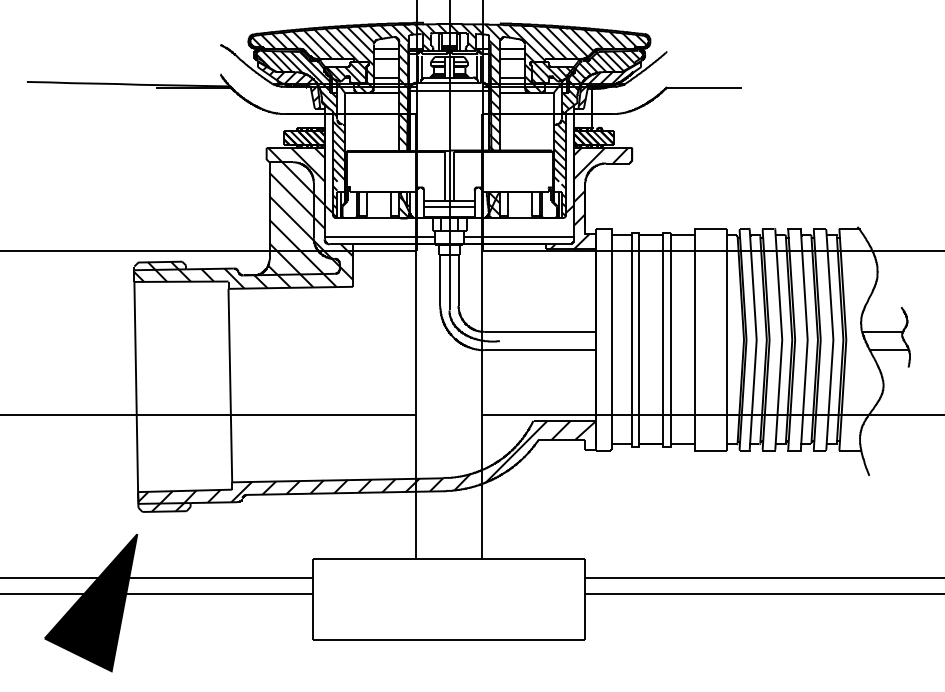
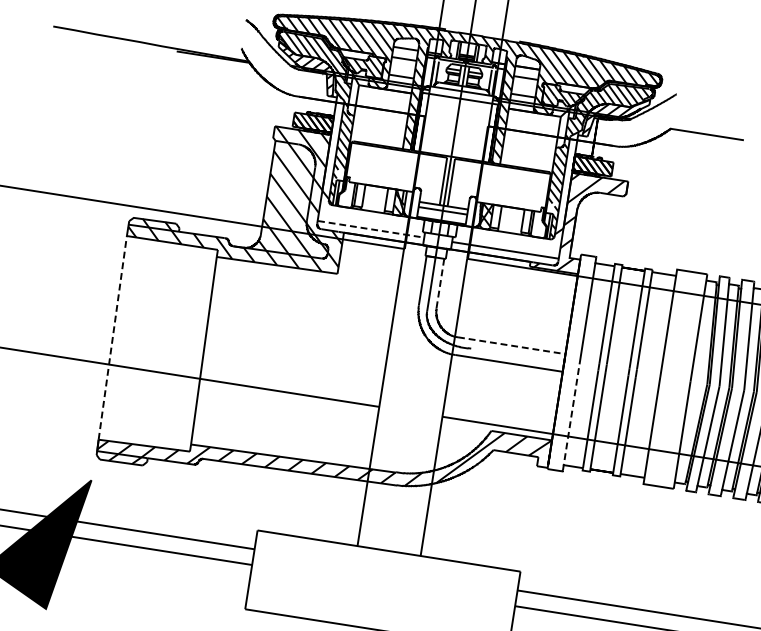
line: (380, 236) -> (371, 229), solid -> dashed
line: (458, 280) -> (440, 283), solid -> dashed
line: (540, 331) -> (511, 345), solid -> dashed
line: (136, 386) -> (113, 337), solid -> dashed
line: (611, 394) -> (570, 417), solid -> dashed

